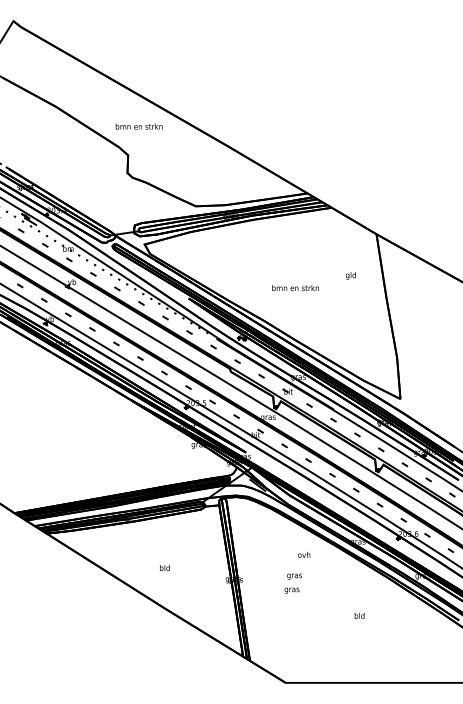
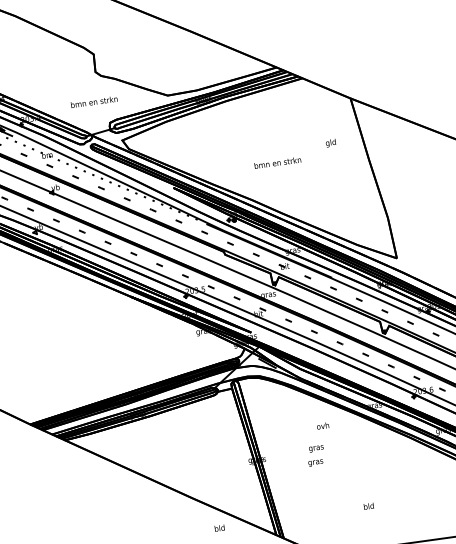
text: (138, 126) -> (93, 102), moved
text: (164, 567) -> (219, 527), moved
text: (359, 615) -> (368, 506), moved

